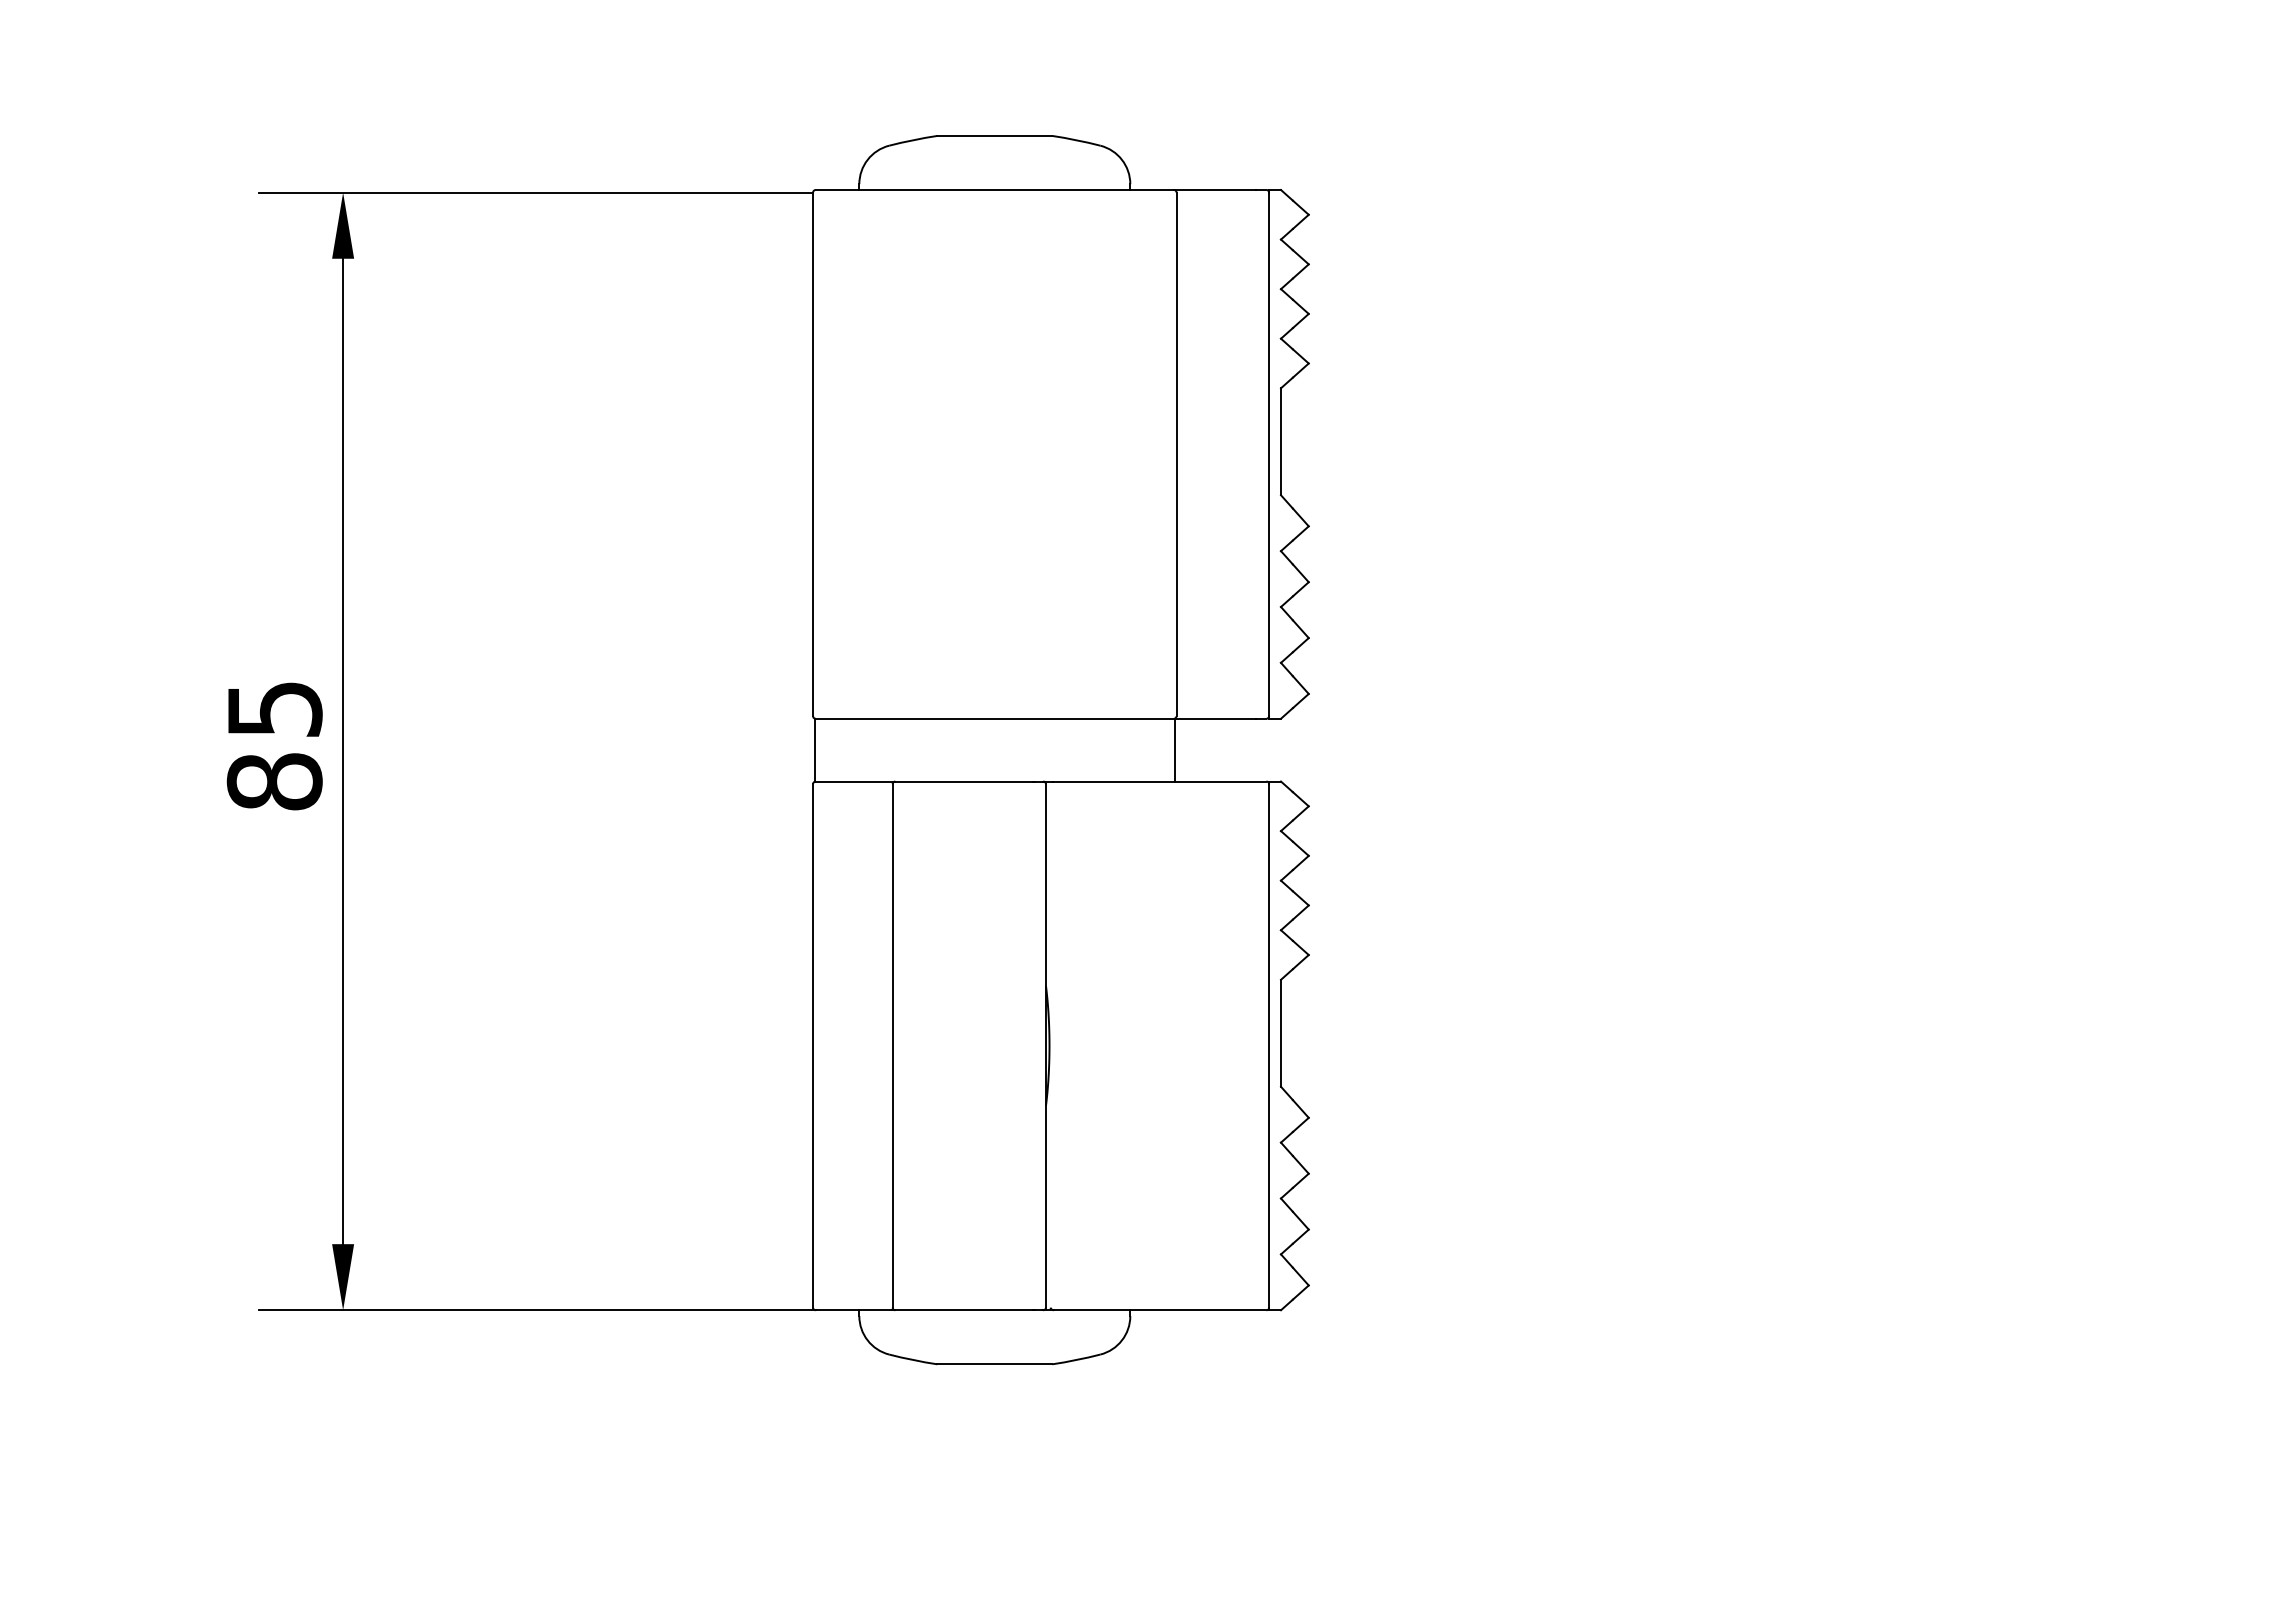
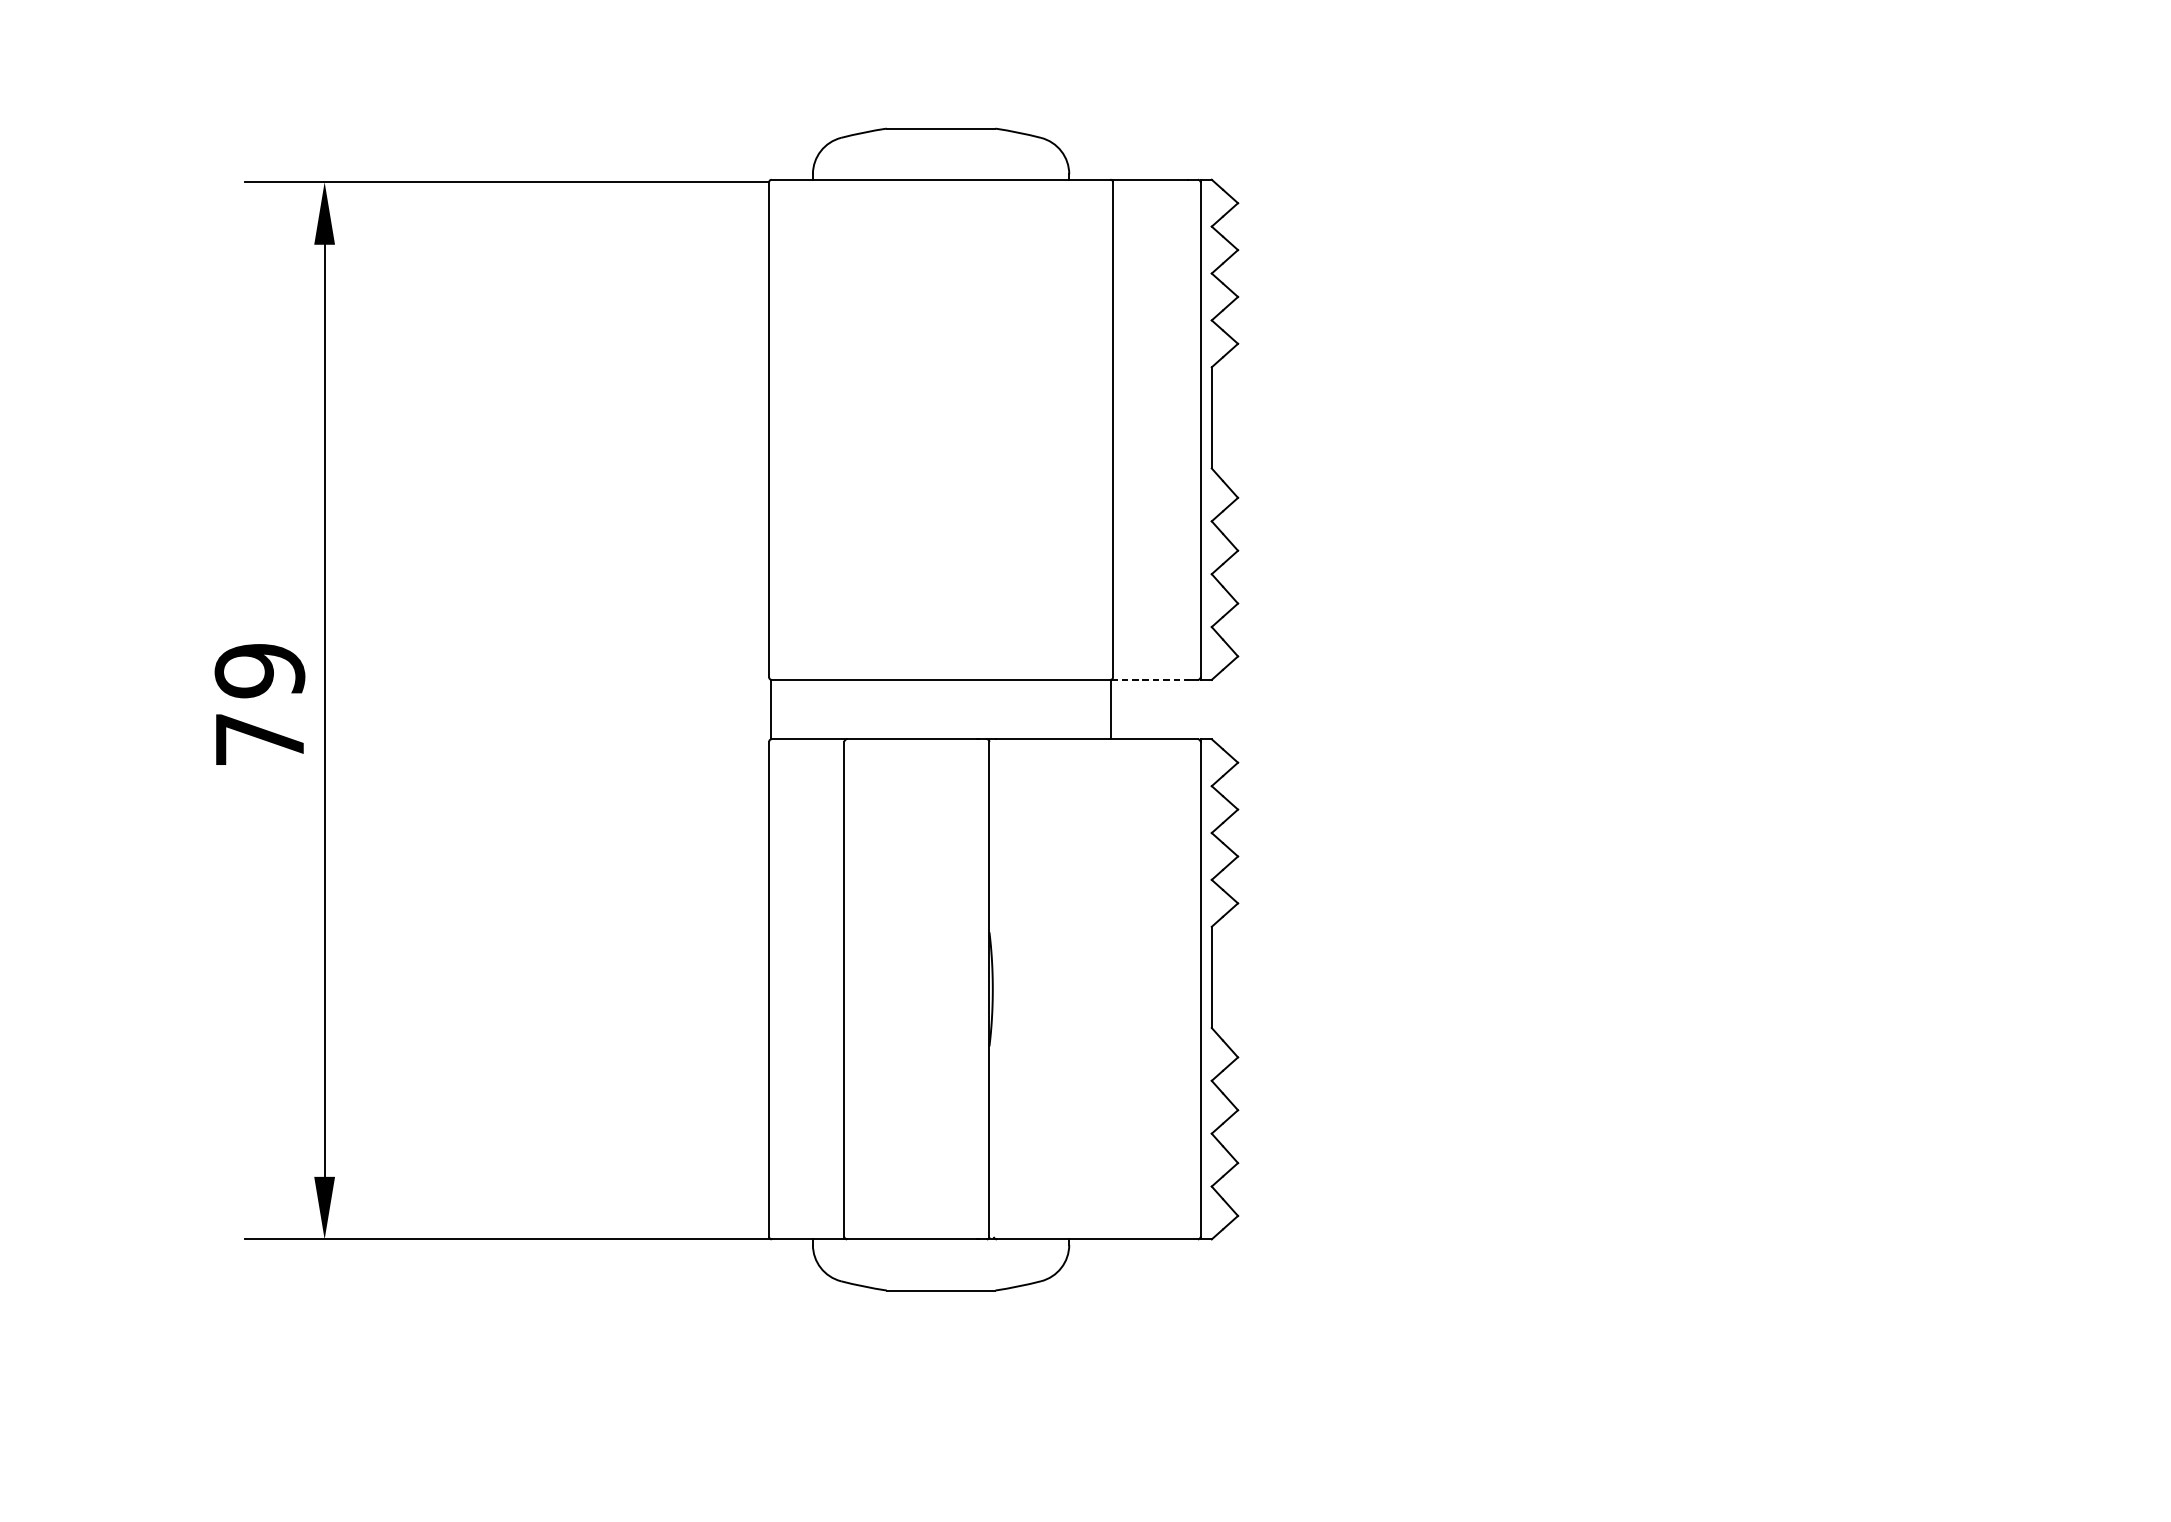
line: (1215, 718) -> (1149, 679), solid -> dashed
text: (274, 745) -> (259, 705), 85 -> 79

